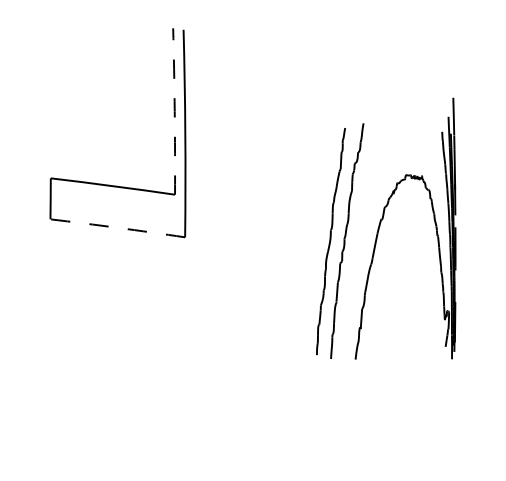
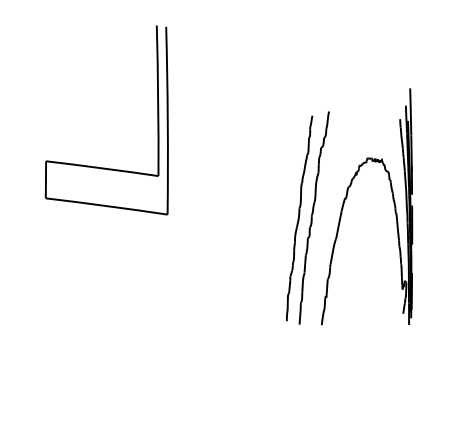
arc: (174, 111) -> (157, 100), dashed -> solid
arc: (117, 227) -> (106, 205), dashed -> solid

